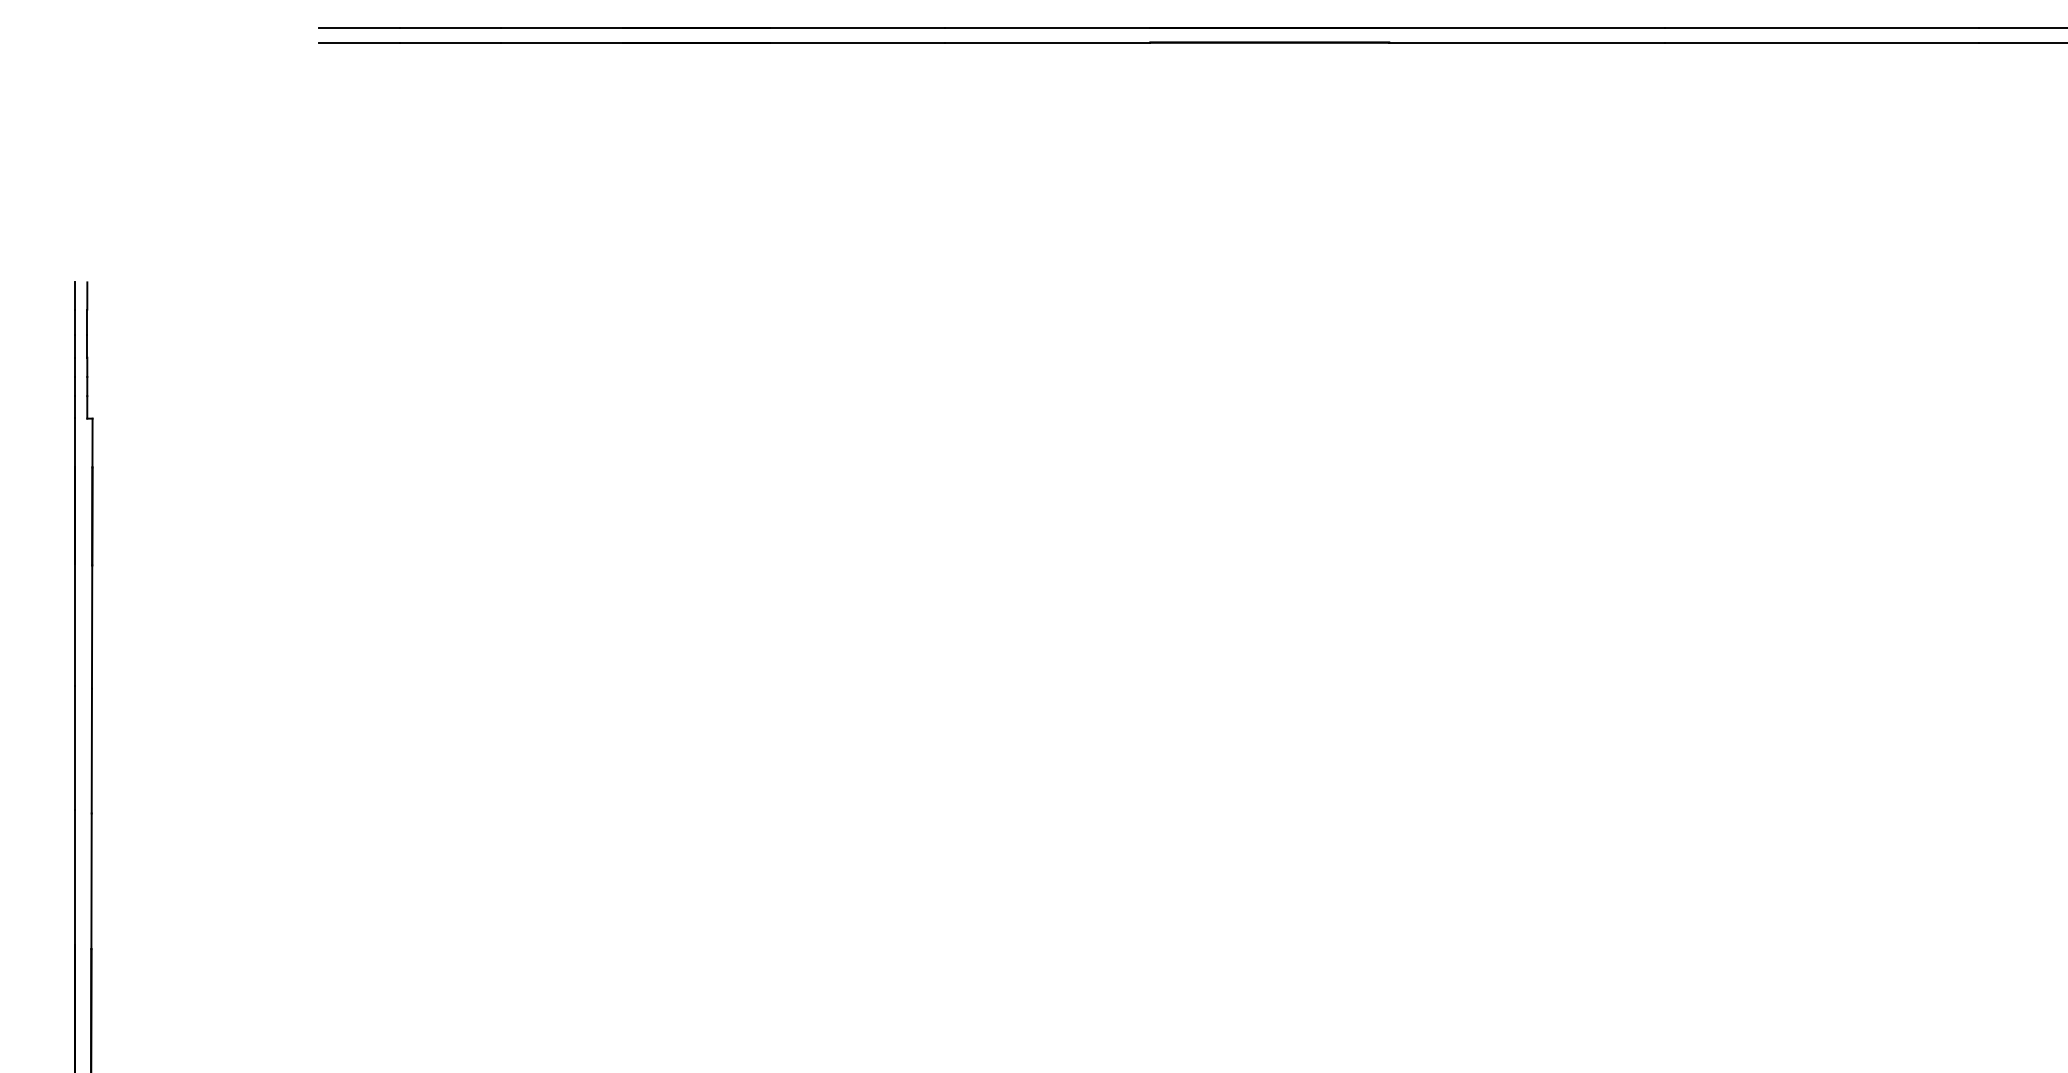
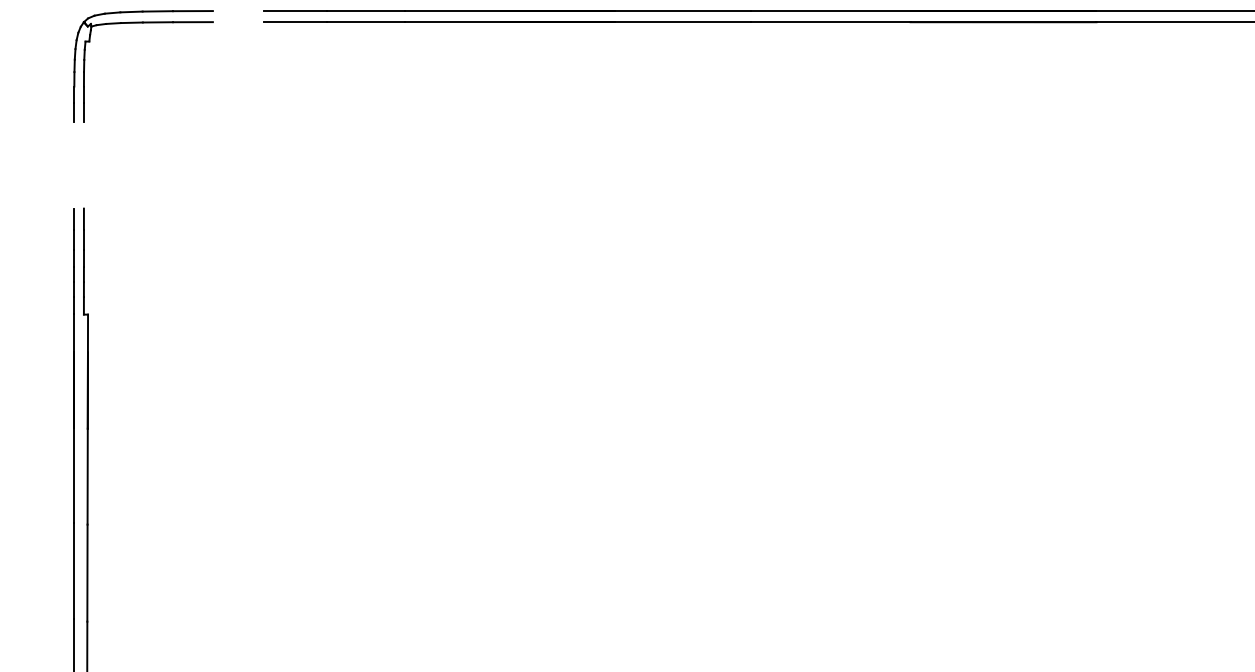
part: (158, 44) -> (139, 23), added

